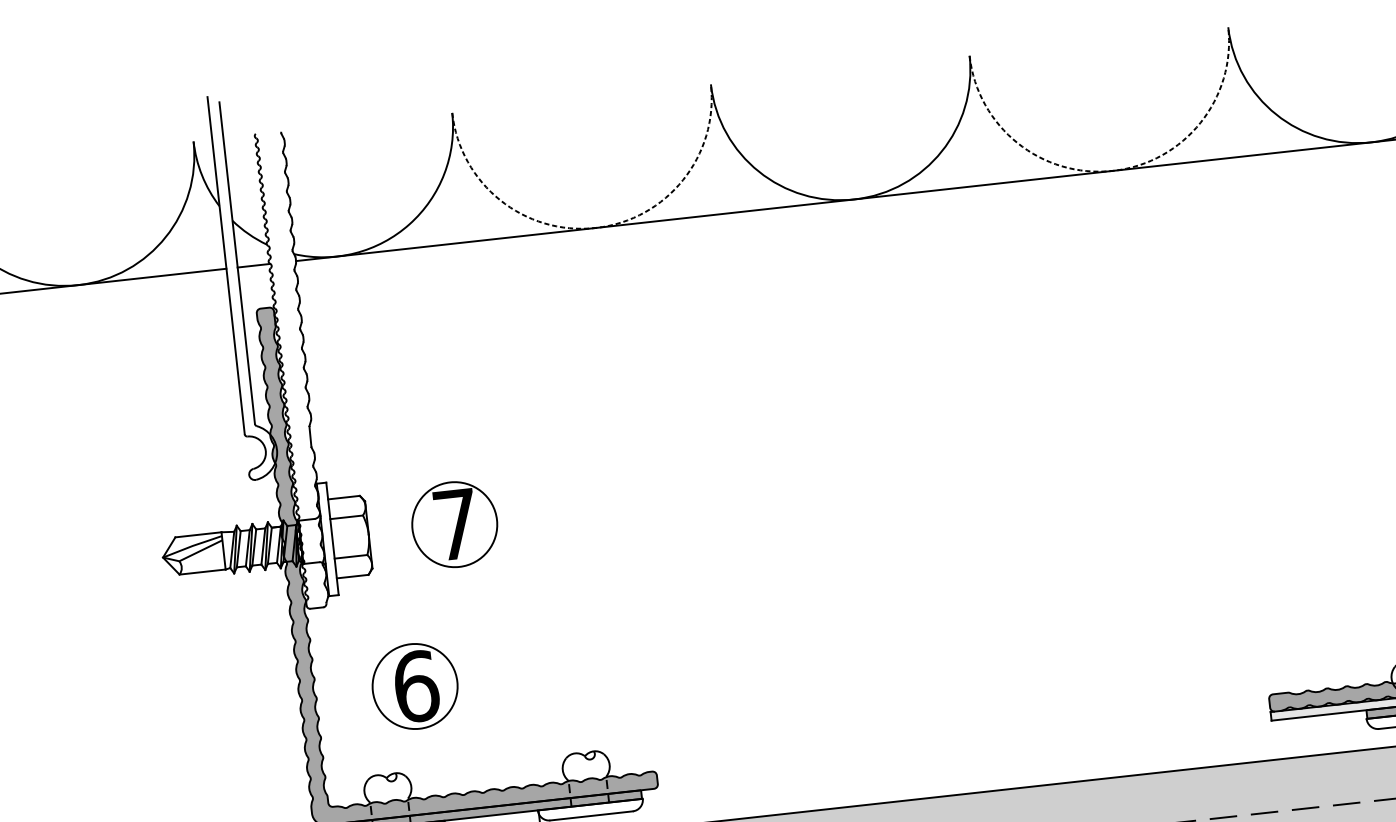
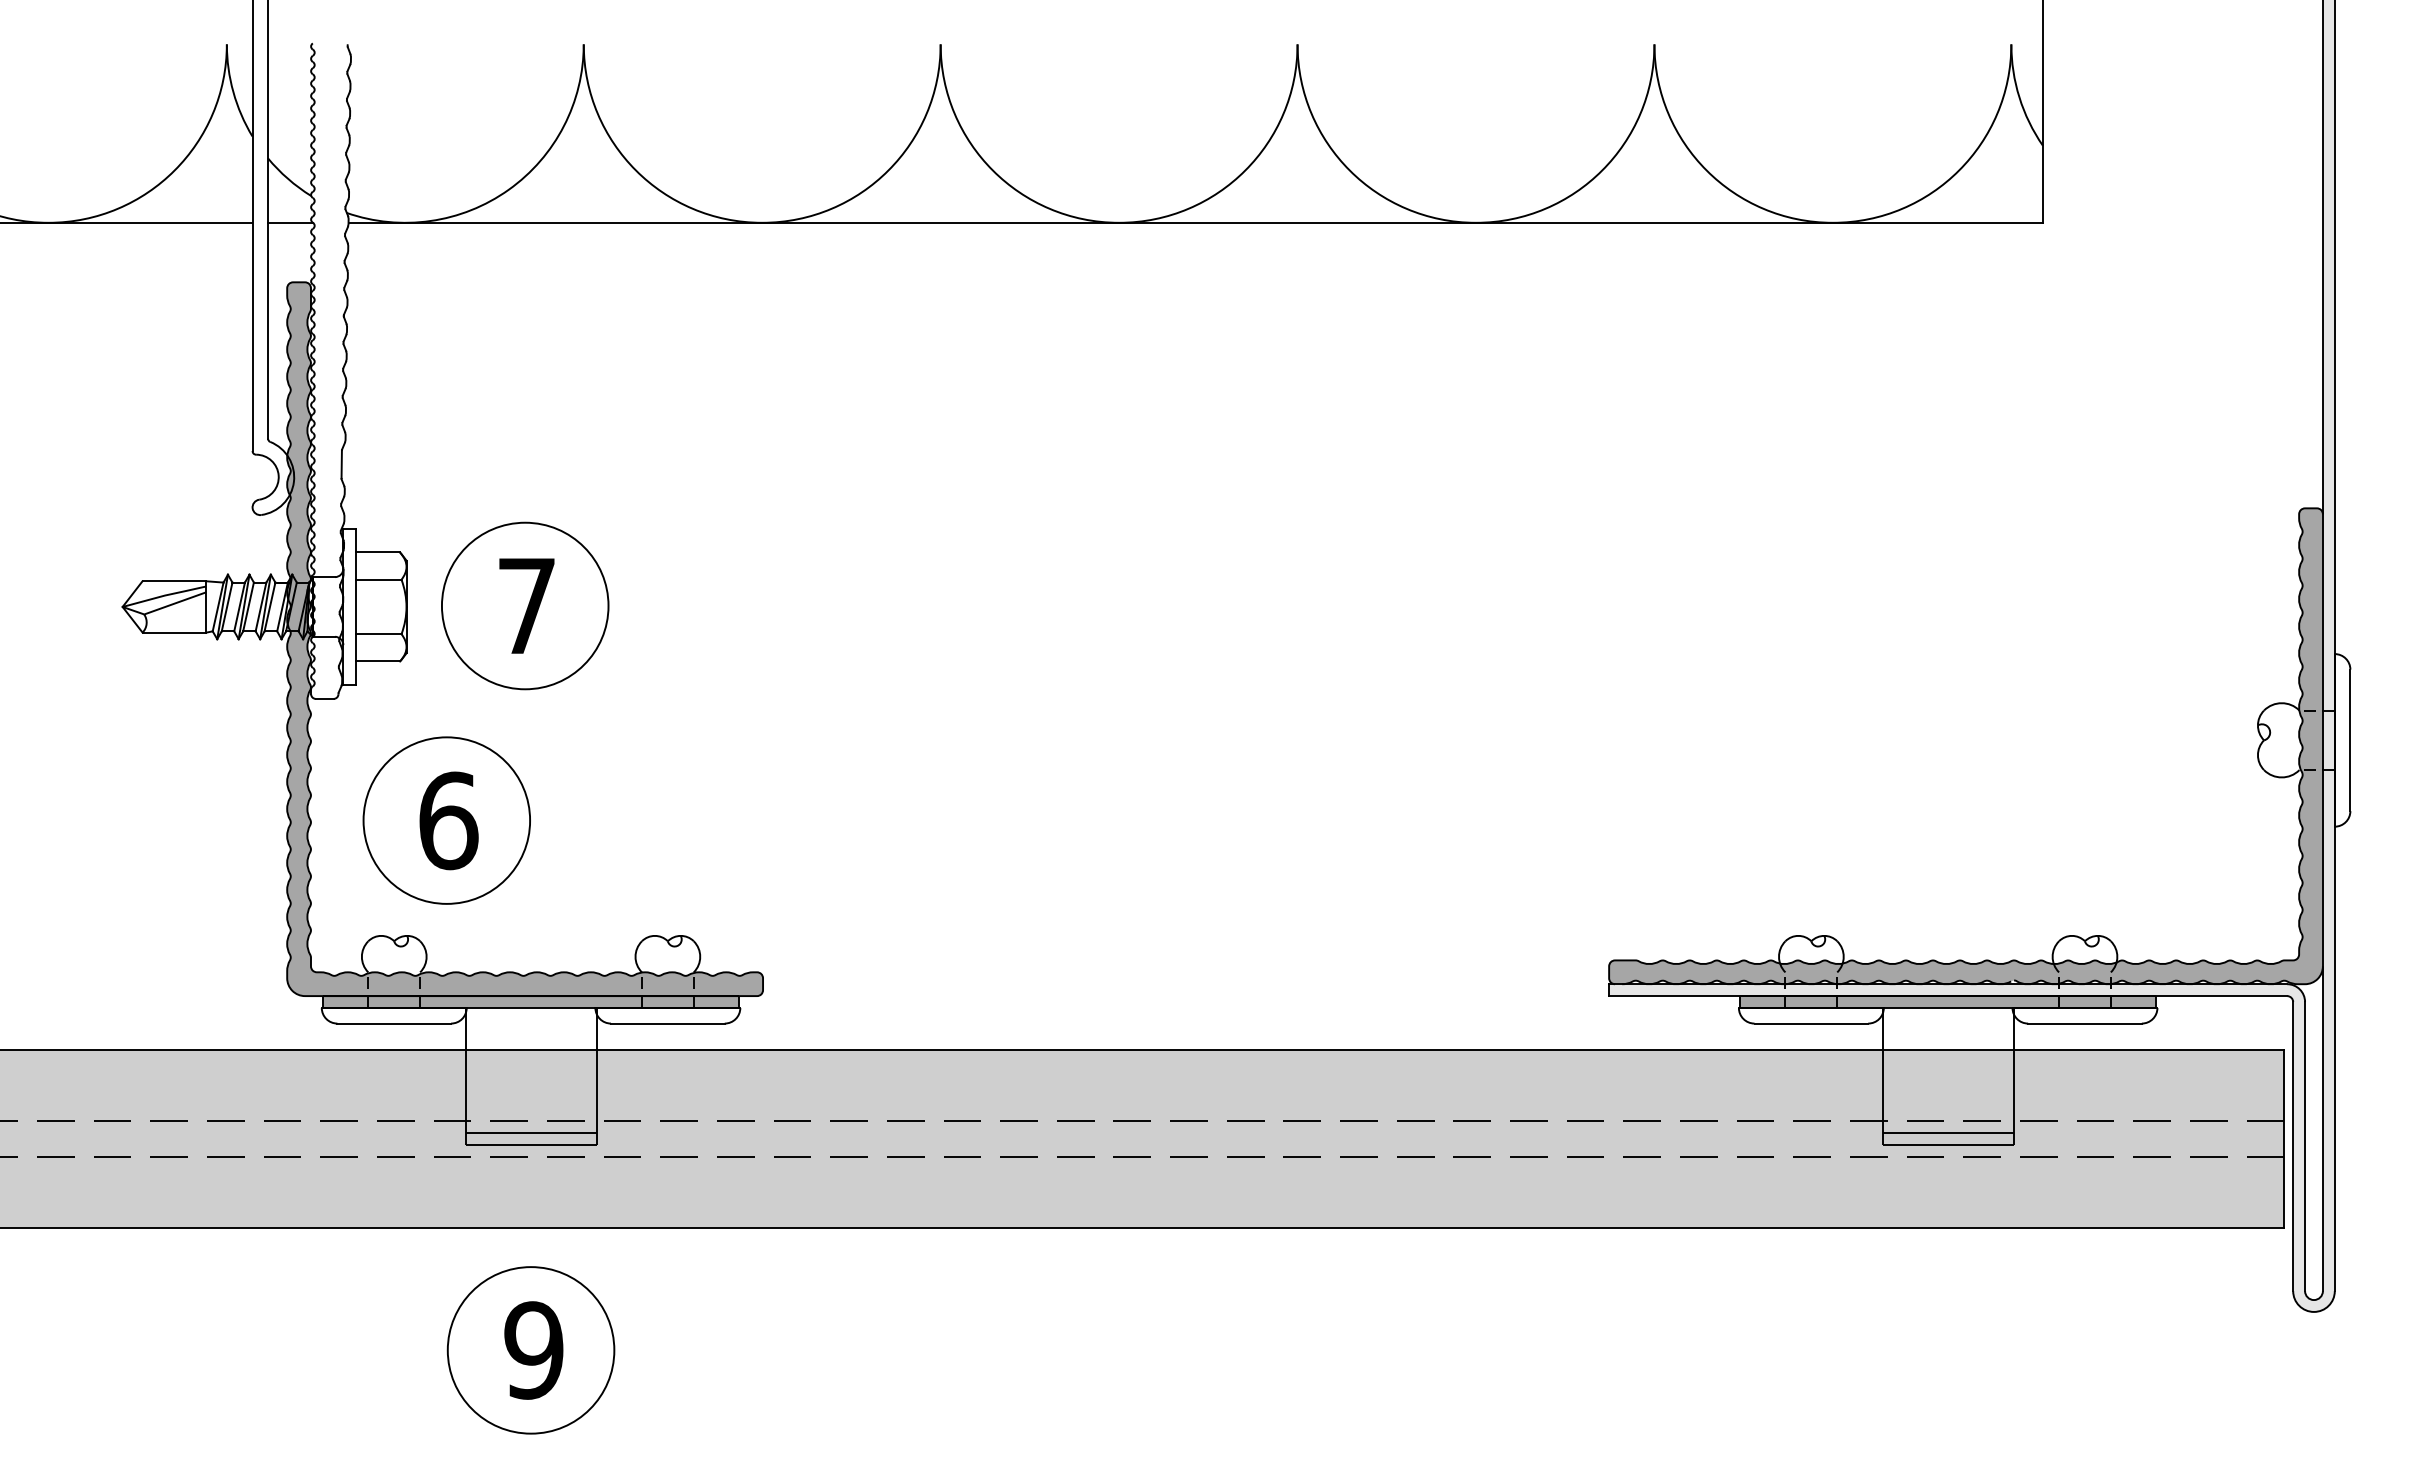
arc: (1113, 170) -> (1476, 222), dashed -> solid
arc: (596, 227) -> (762, 222), dashed -> solid
circle: (454, 524) -> (524, 605), size x1.43
circle: (414, 686) -> (446, 820), size x1.43

